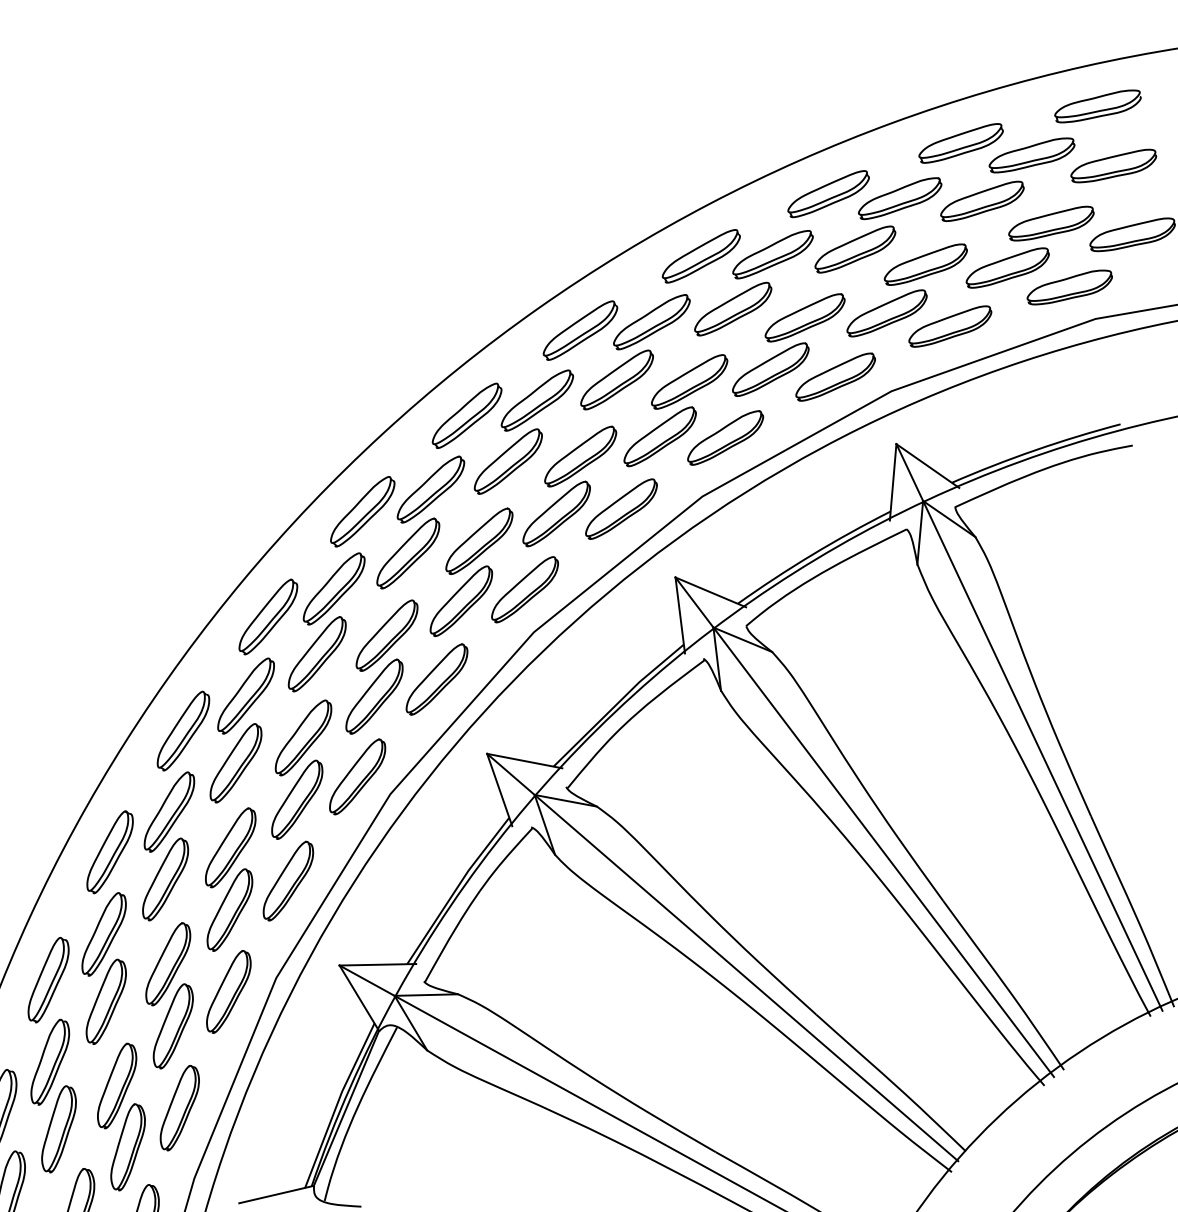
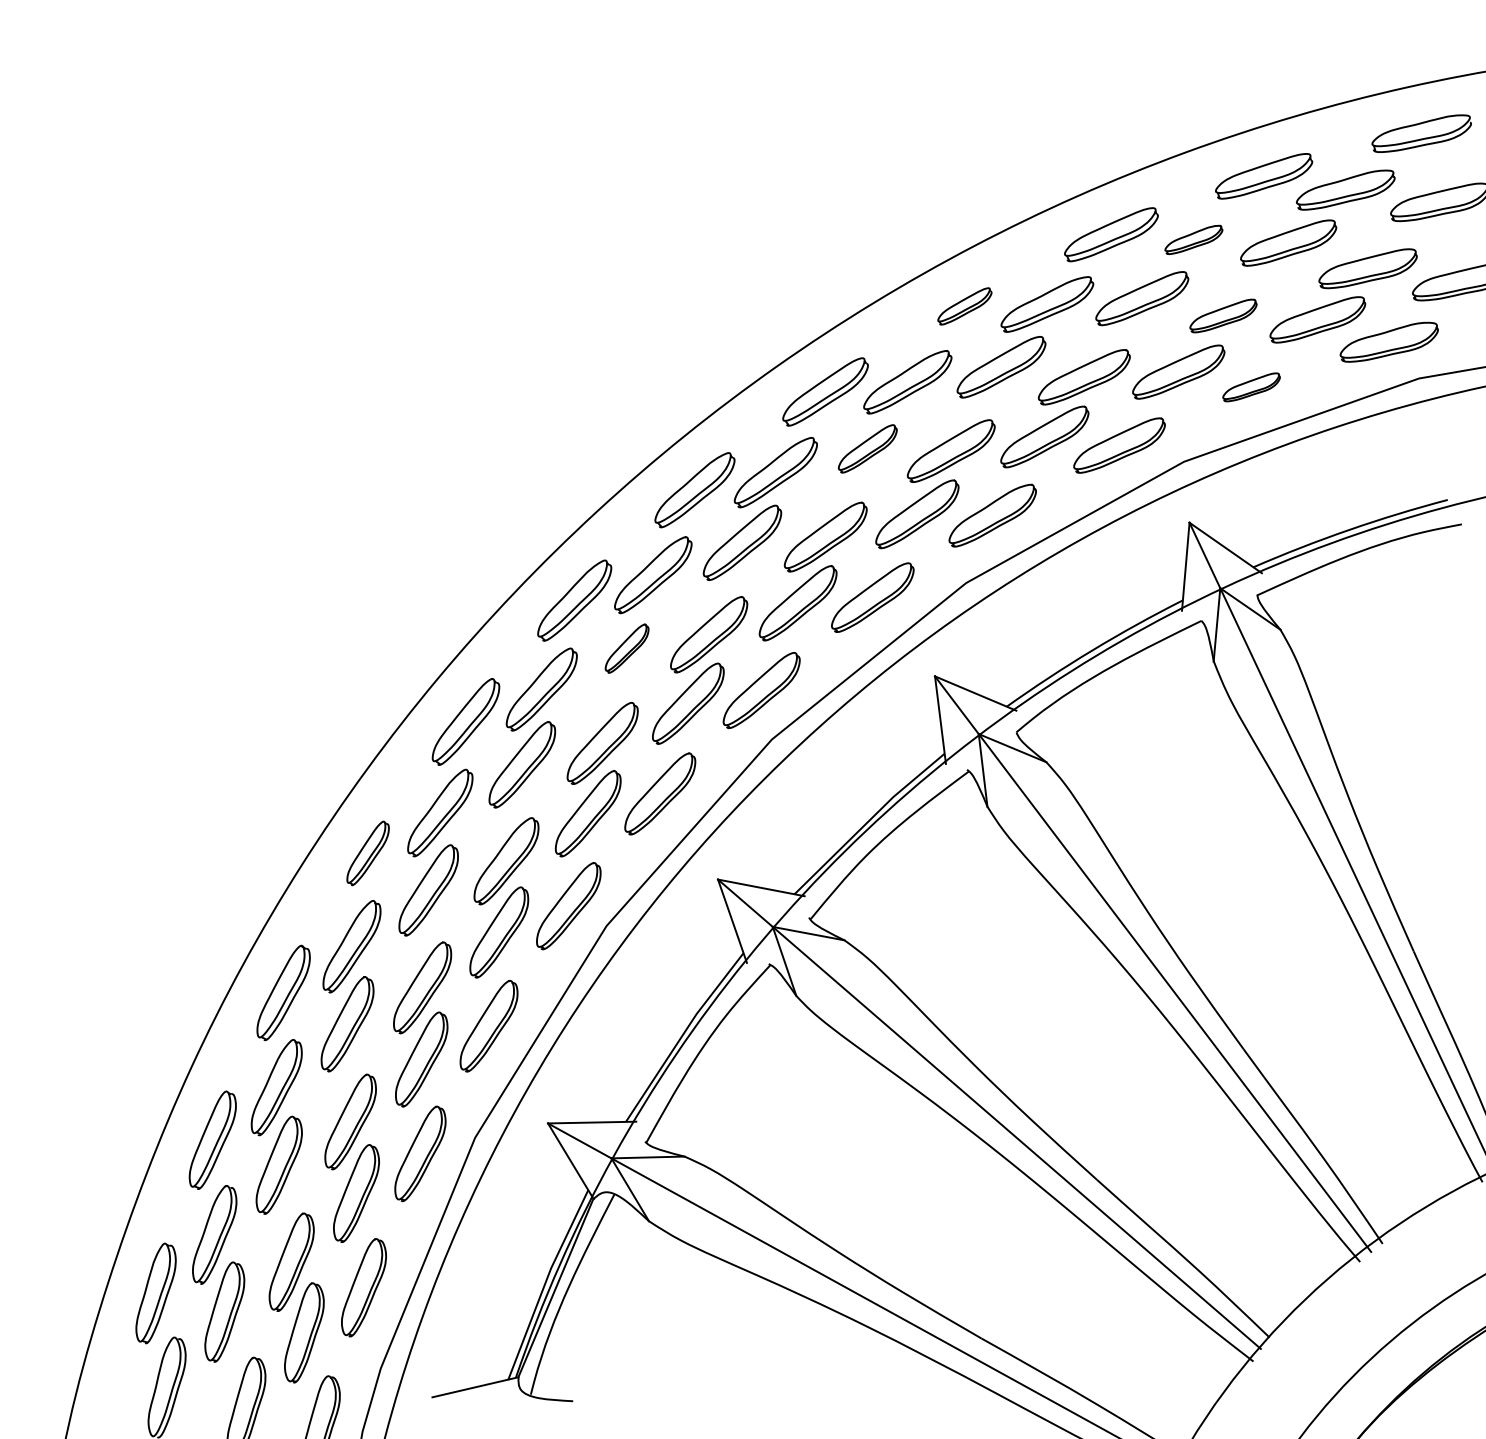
part: (899, 198) -> (1193, 239), size x0.6
part: (701, 256) -> (964, 306), size x0.6
part: (925, 264) -> (1223, 315), size x0.7
part: (950, 326) -> (1251, 387), size x0.6
part: (616, 379) -> (867, 448), size x0.7
part: (407, 553) -> (626, 648), size x0.6
part: (182, 731) -> (367, 853), size x0.7

